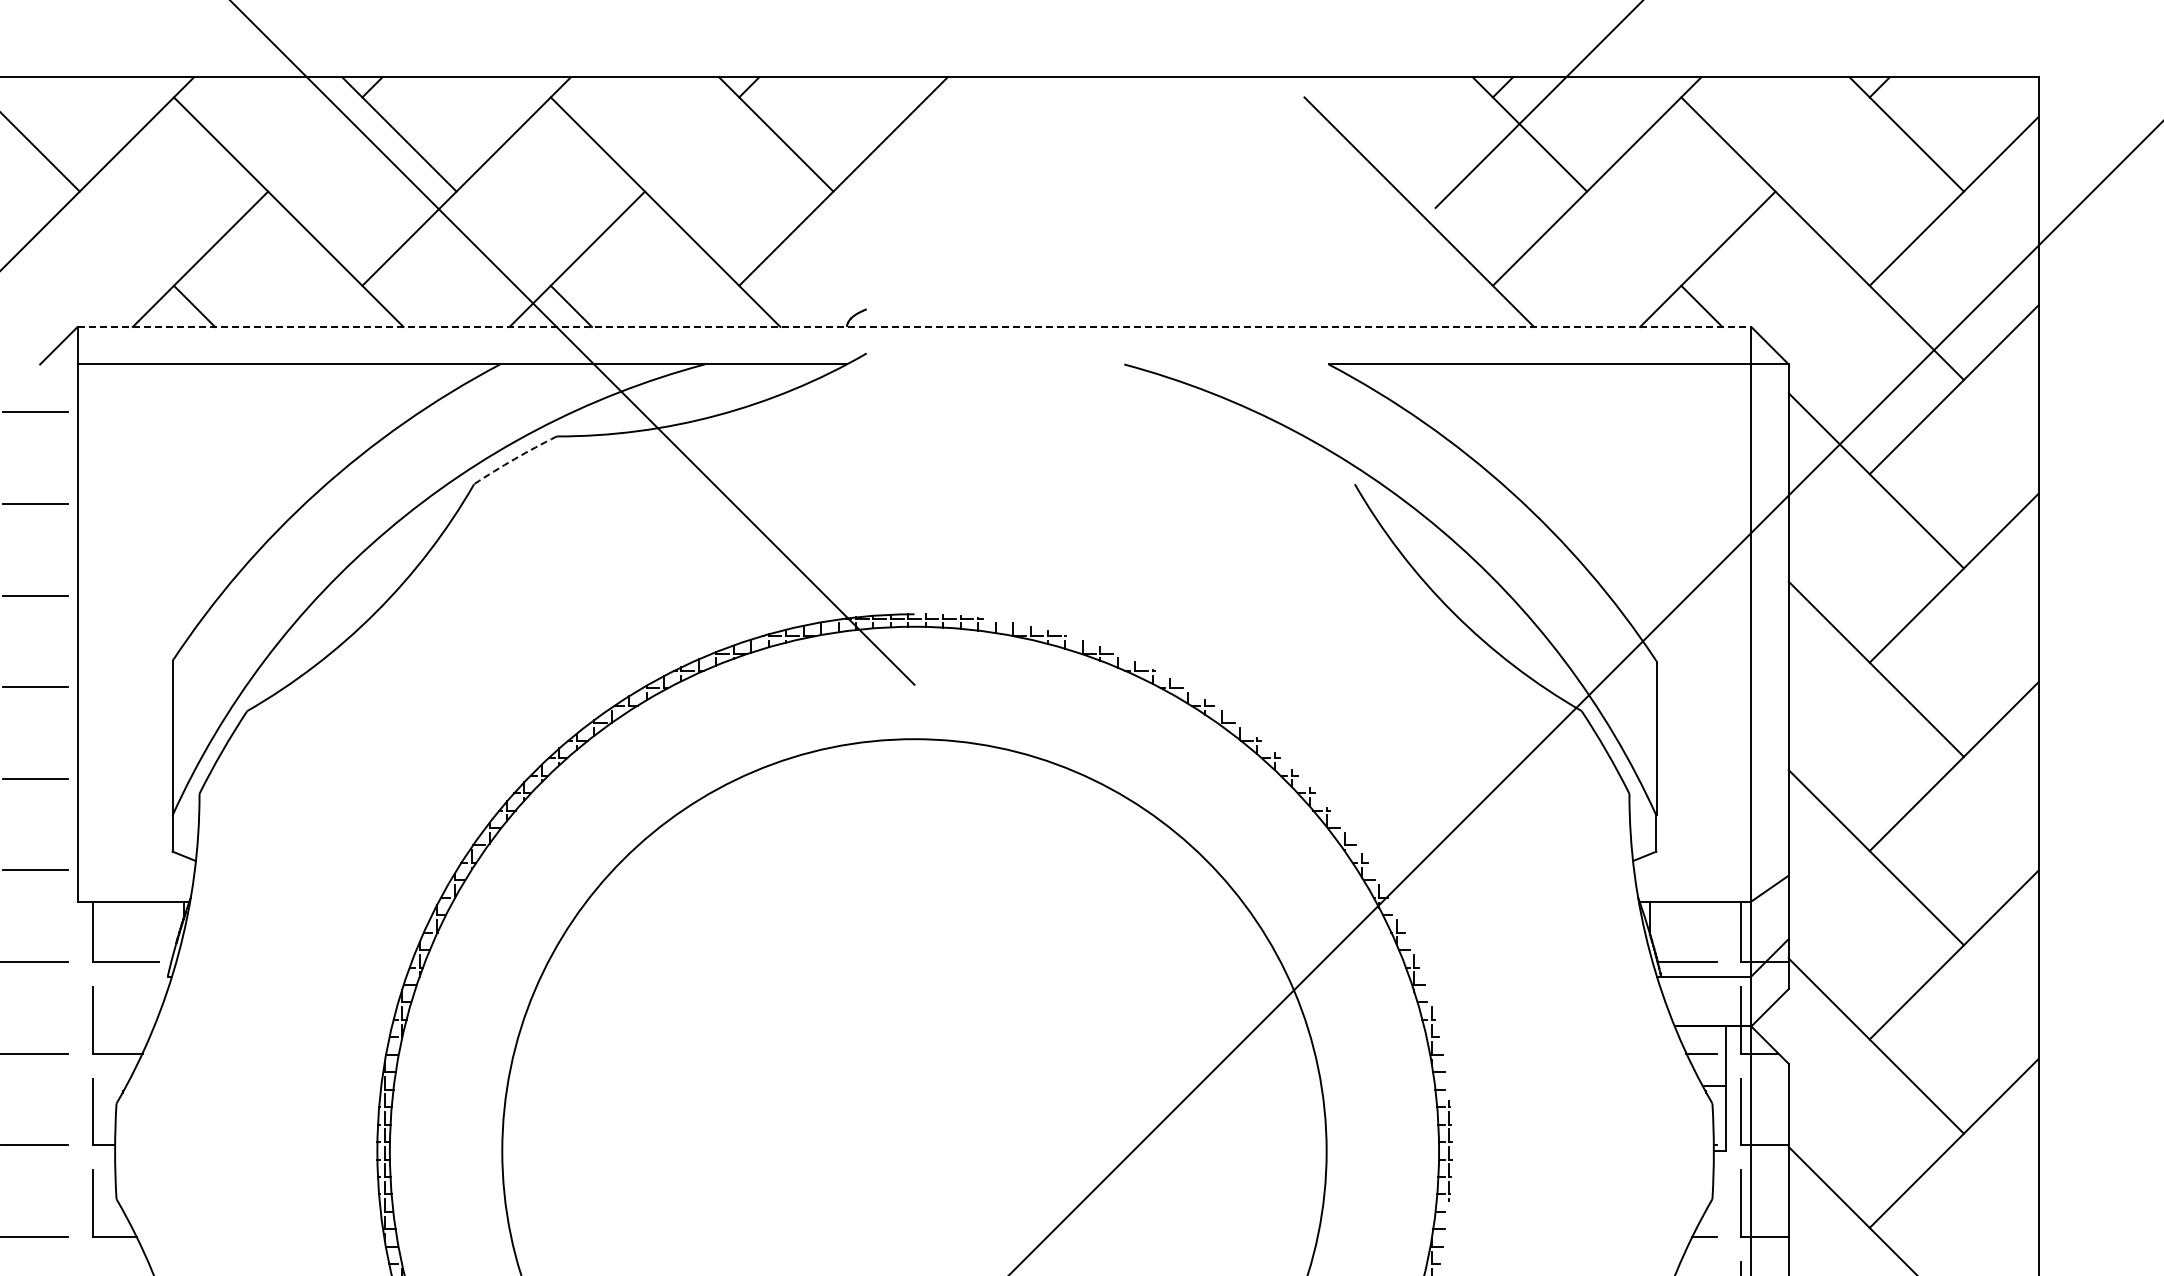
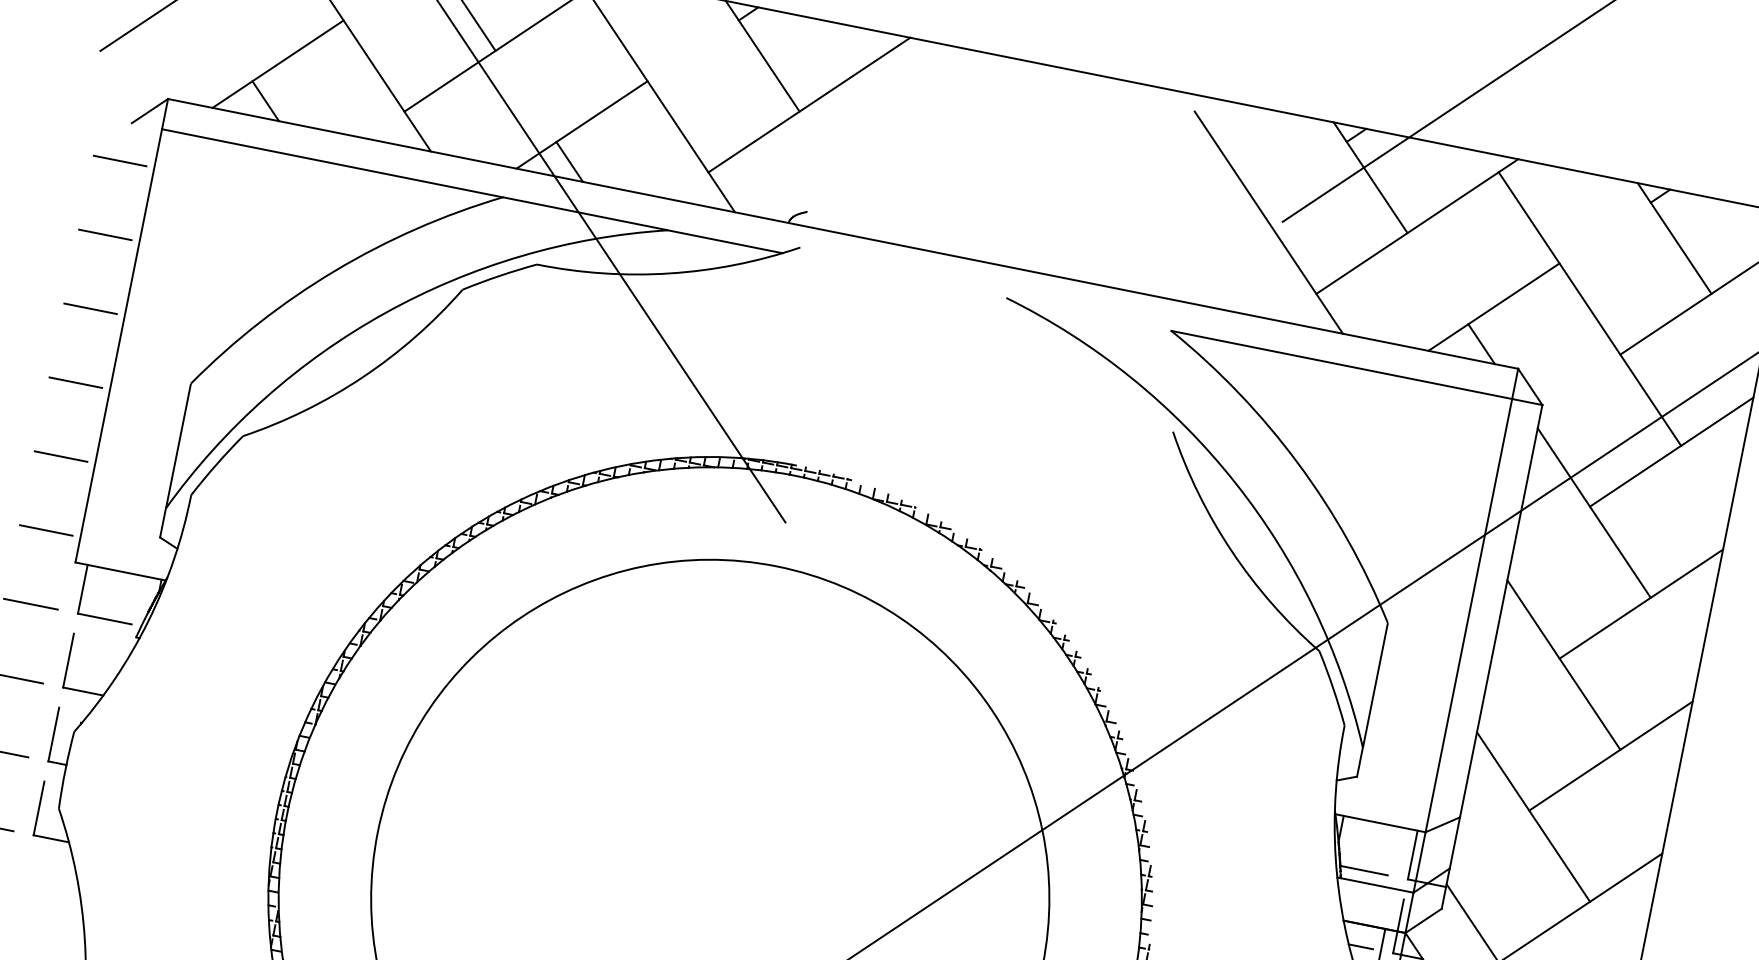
line: (914, 327) -> (843, 234), dashed -> solid
arc: (514, 459) -> (499, 276), dashed -> solid

